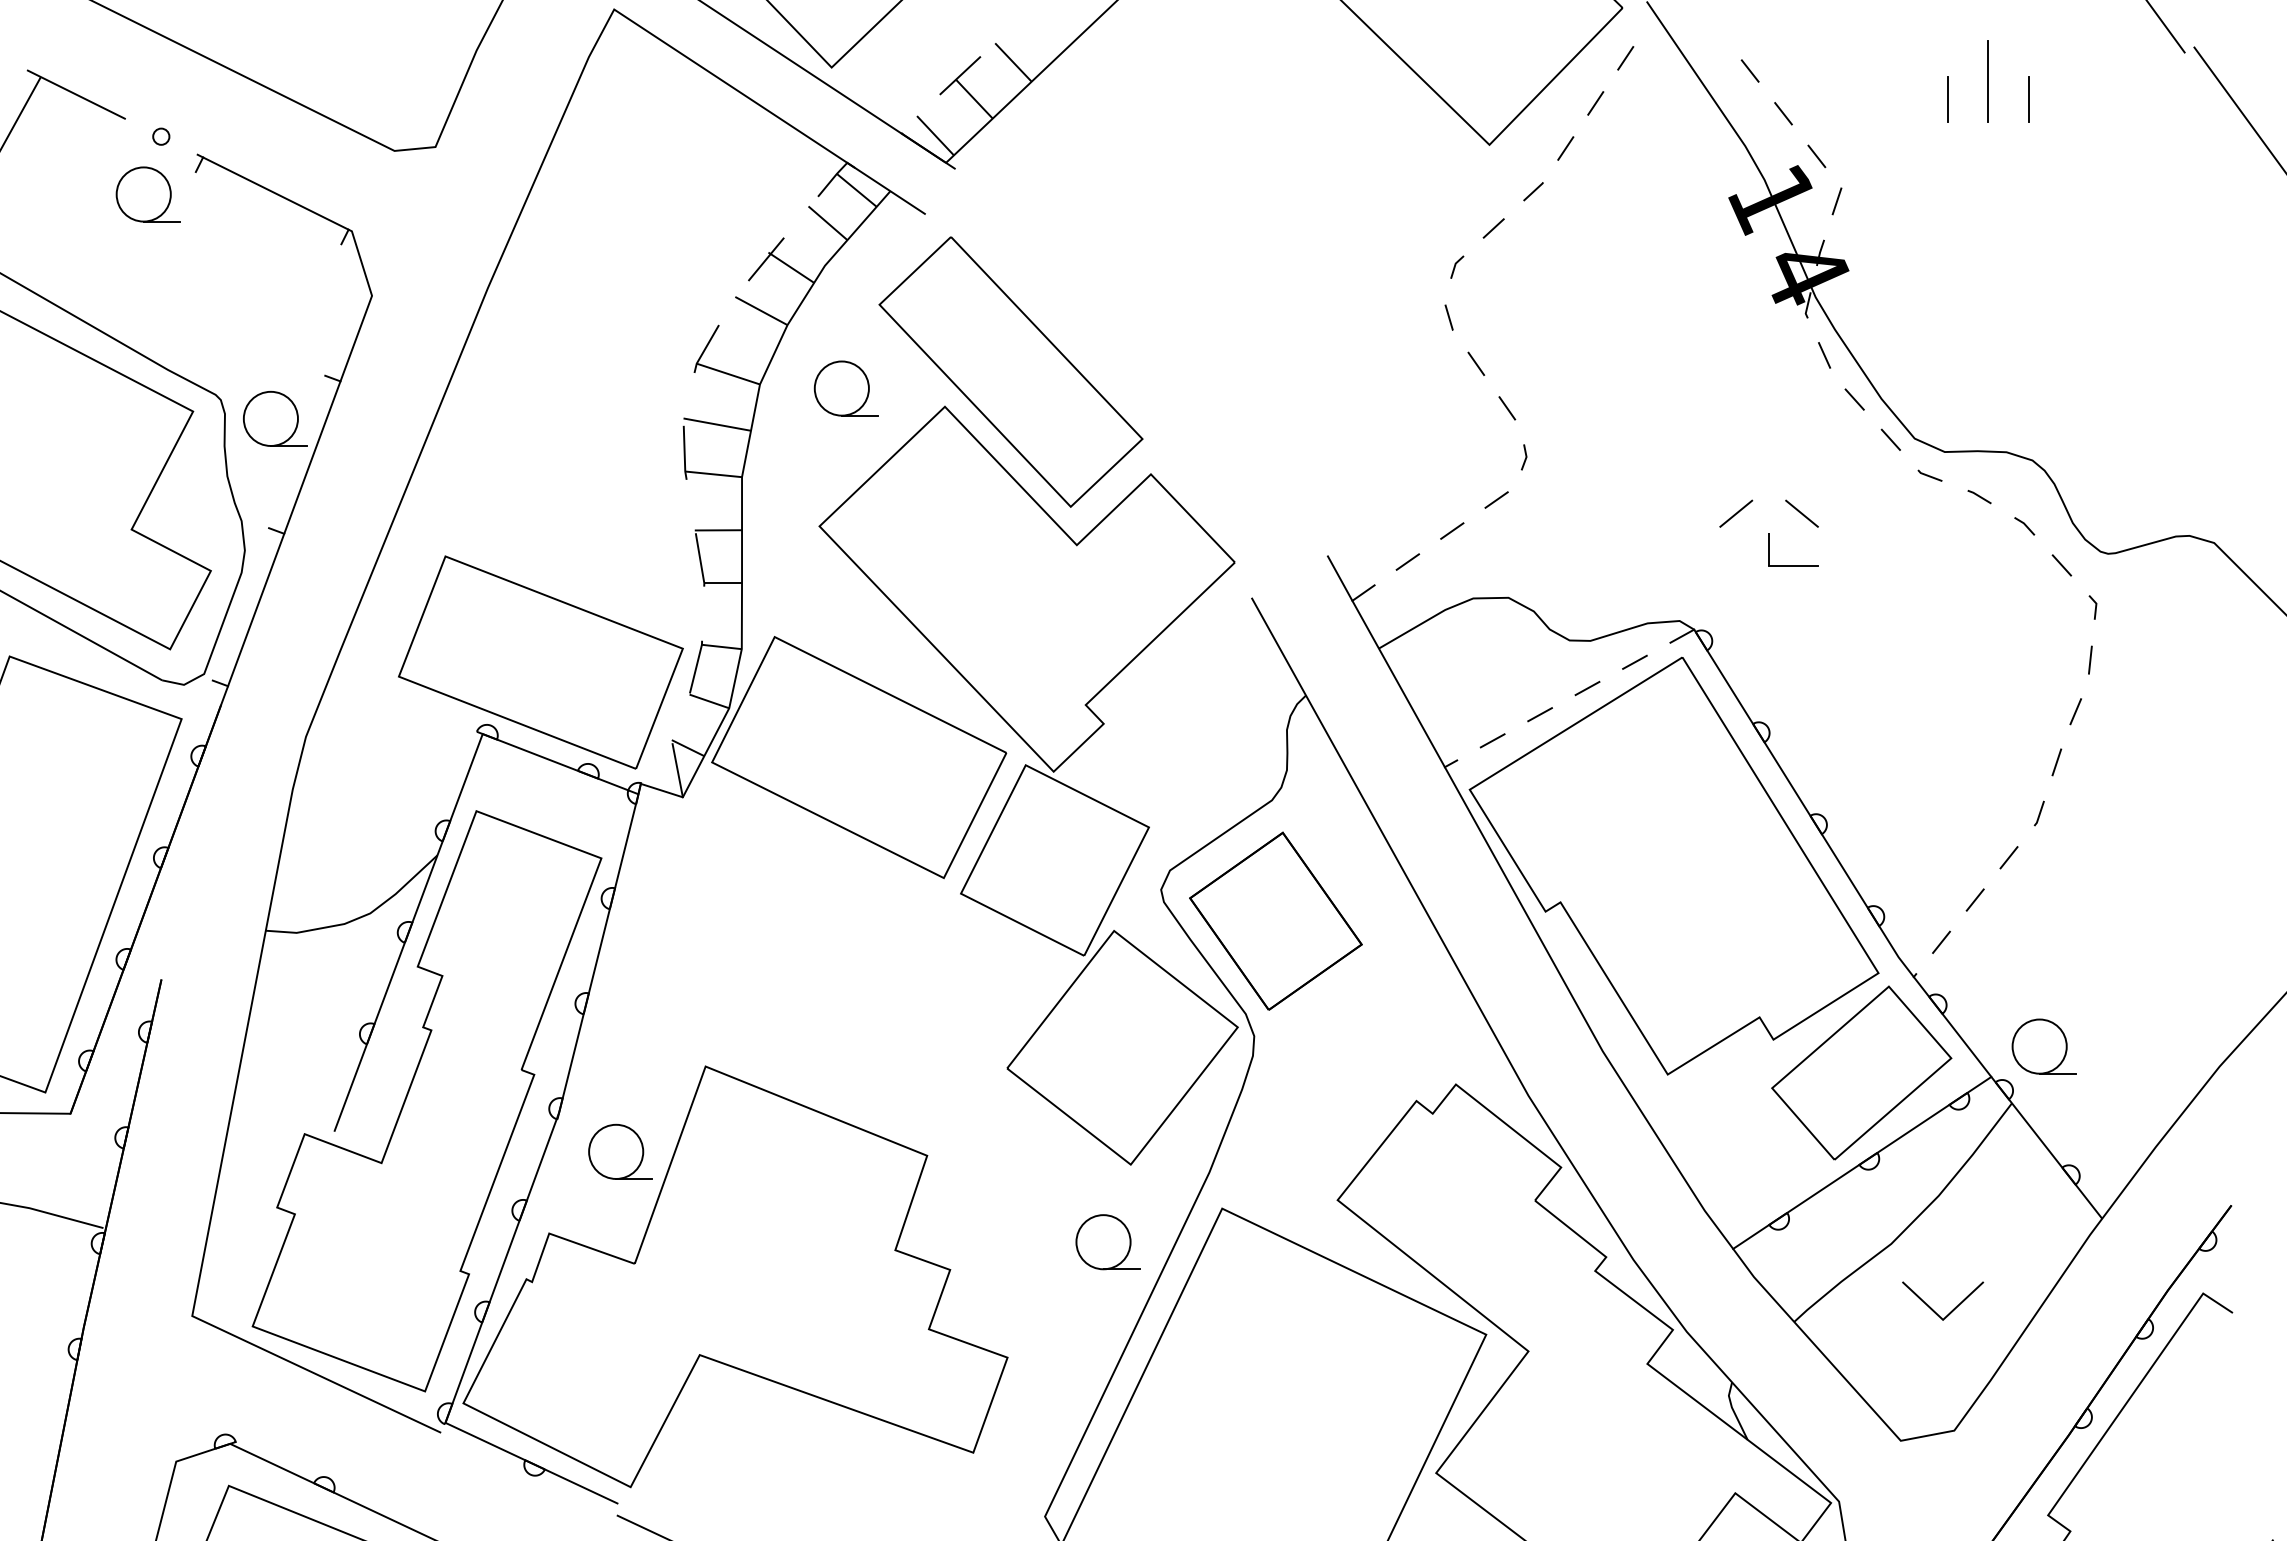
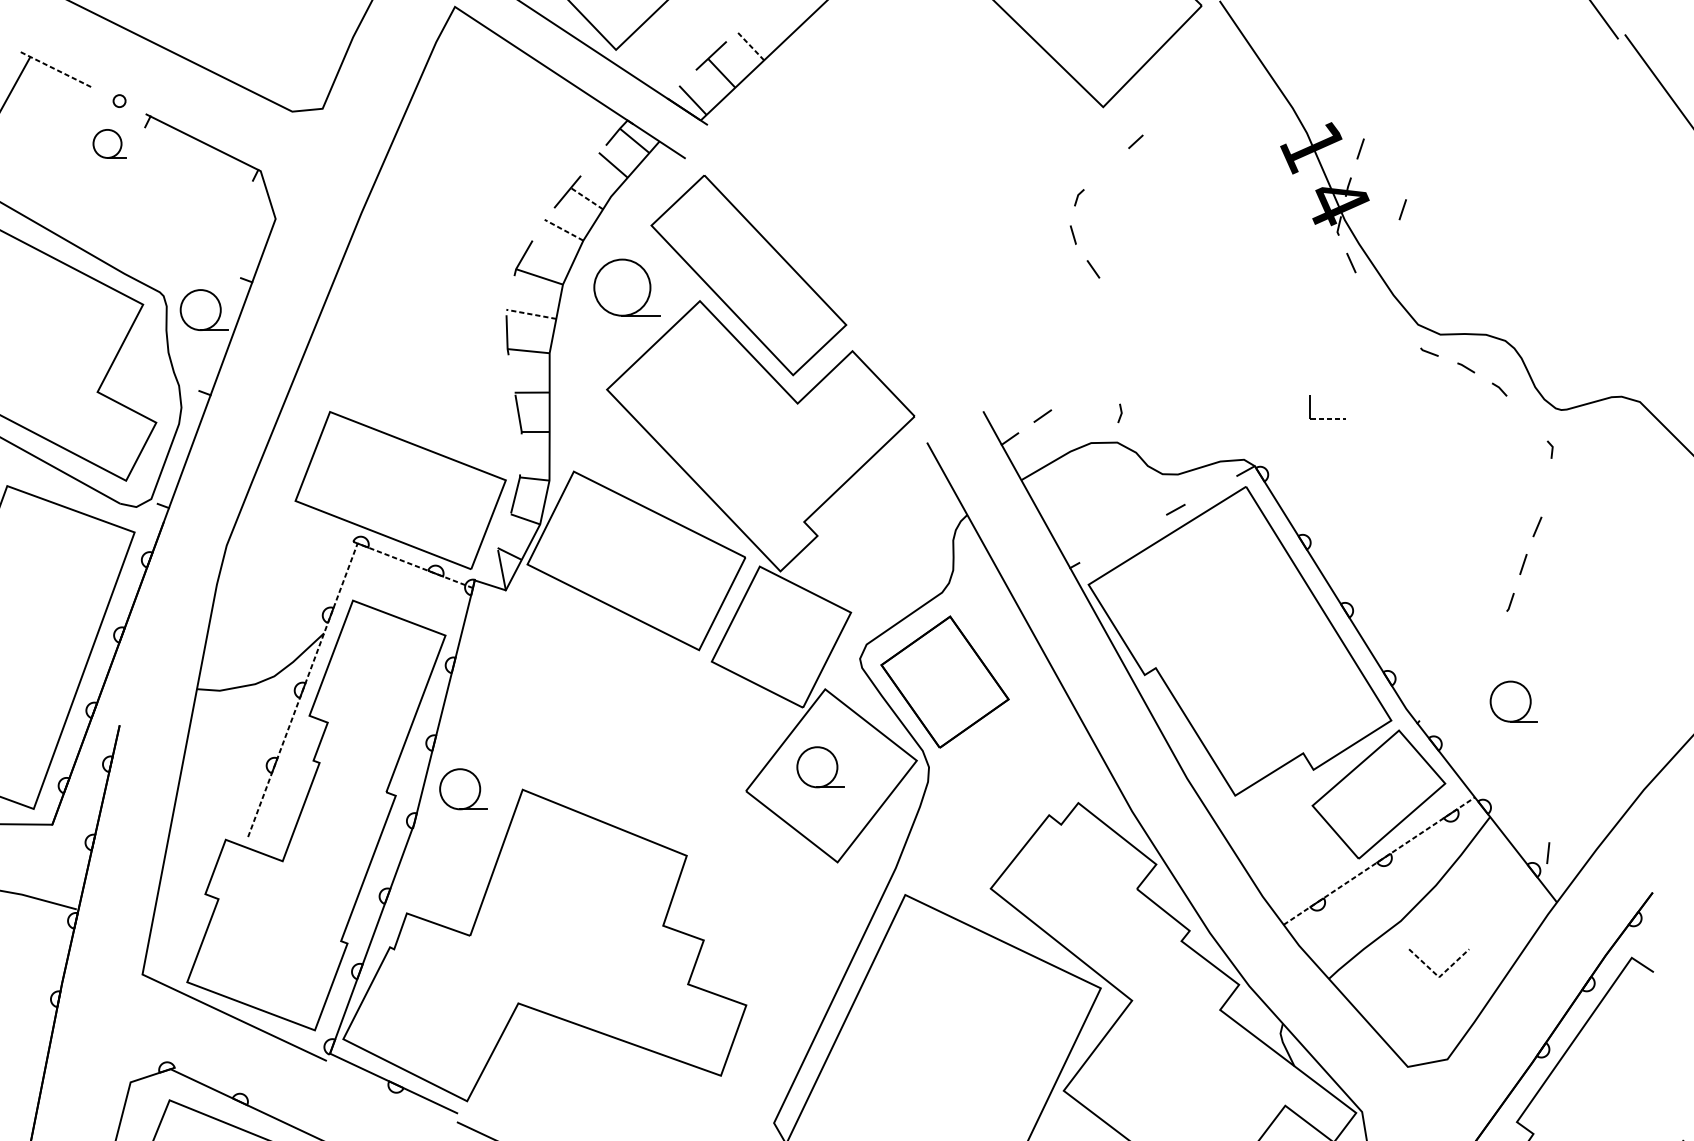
line: (1625, 58) -> (1203, 43), removed
line: (1013, 62) -> (750, 46), solid -> dashed
line: (1749, 70) -> (1295, 52), removed
line: (1987, 81) -> (1472, 60), removed
line: (76, 94) -> (56, 69), solid -> dashed
line: (1947, 99) -> (1442, 73), removed
line: (2028, 99) -> (1502, 73), removed
line: (1595, 103) -> (1181, 76), removed
line: (1783, 113) -> (1320, 83), removed
line: (1565, 148) -> (1159, 109), removed
line: (1816, 156) -> (1345, 115), removed
part: (147, 194) -> (109, 143), size x0.7
line: (1493, 228) -> (1106, 169), removed
line: (790, 267) -> (585, 197), solid -> dashed
line: (1893, 283) -> (1402, 209), added
line: (761, 311) -> (564, 230), solid -> dashed
part: (845, 388) -> (626, 287), size x1.4
line: (1854, 399) -> (1373, 295), removed
line: (1507, 408) -> (1116, 302), removed
line: (716, 424) -> (530, 314), solid -> dashed
line: (1890, 439) -> (1400, 325), removed
line: (1525, 457) -> (1121, 413), moved
line: (1496, 499) -> (1108, 369), removed
line: (1736, 513) -> (1286, 380), removed
line: (1801, 513) -> (1334, 380), removed
line: (1452, 530) -> (1075, 392), removed
line: (1794, 565) -> (1329, 418), solid -> dashed
line: (2061, 565) -> (1526, 418), removed
line: (2090, 659) -> (1548, 852), moved
line: (1634, 661) -> (1210, 489), removed
line: (1539, 714) -> (1140, 529), removed
line: (1492, 740) -> (1105, 548), removed
line: (437, 854) -> (324, 632), solid -> dashed
line: (2008, 857) -> (1487, 634), removed
line: (1974, 899) -> (1462, 666), removed
line: (1941, 941) -> (1437, 697), removed
part: (2043, 1046) -> (1513, 701), moved
part: (620, 1151) -> (463, 788), moved
line: (1862, 1162) -> (1379, 860), solid -> dashed
part: (1107, 1242) -> (820, 767), moved
line: (1943, 1319) -> (1439, 977), solid -> dashed

